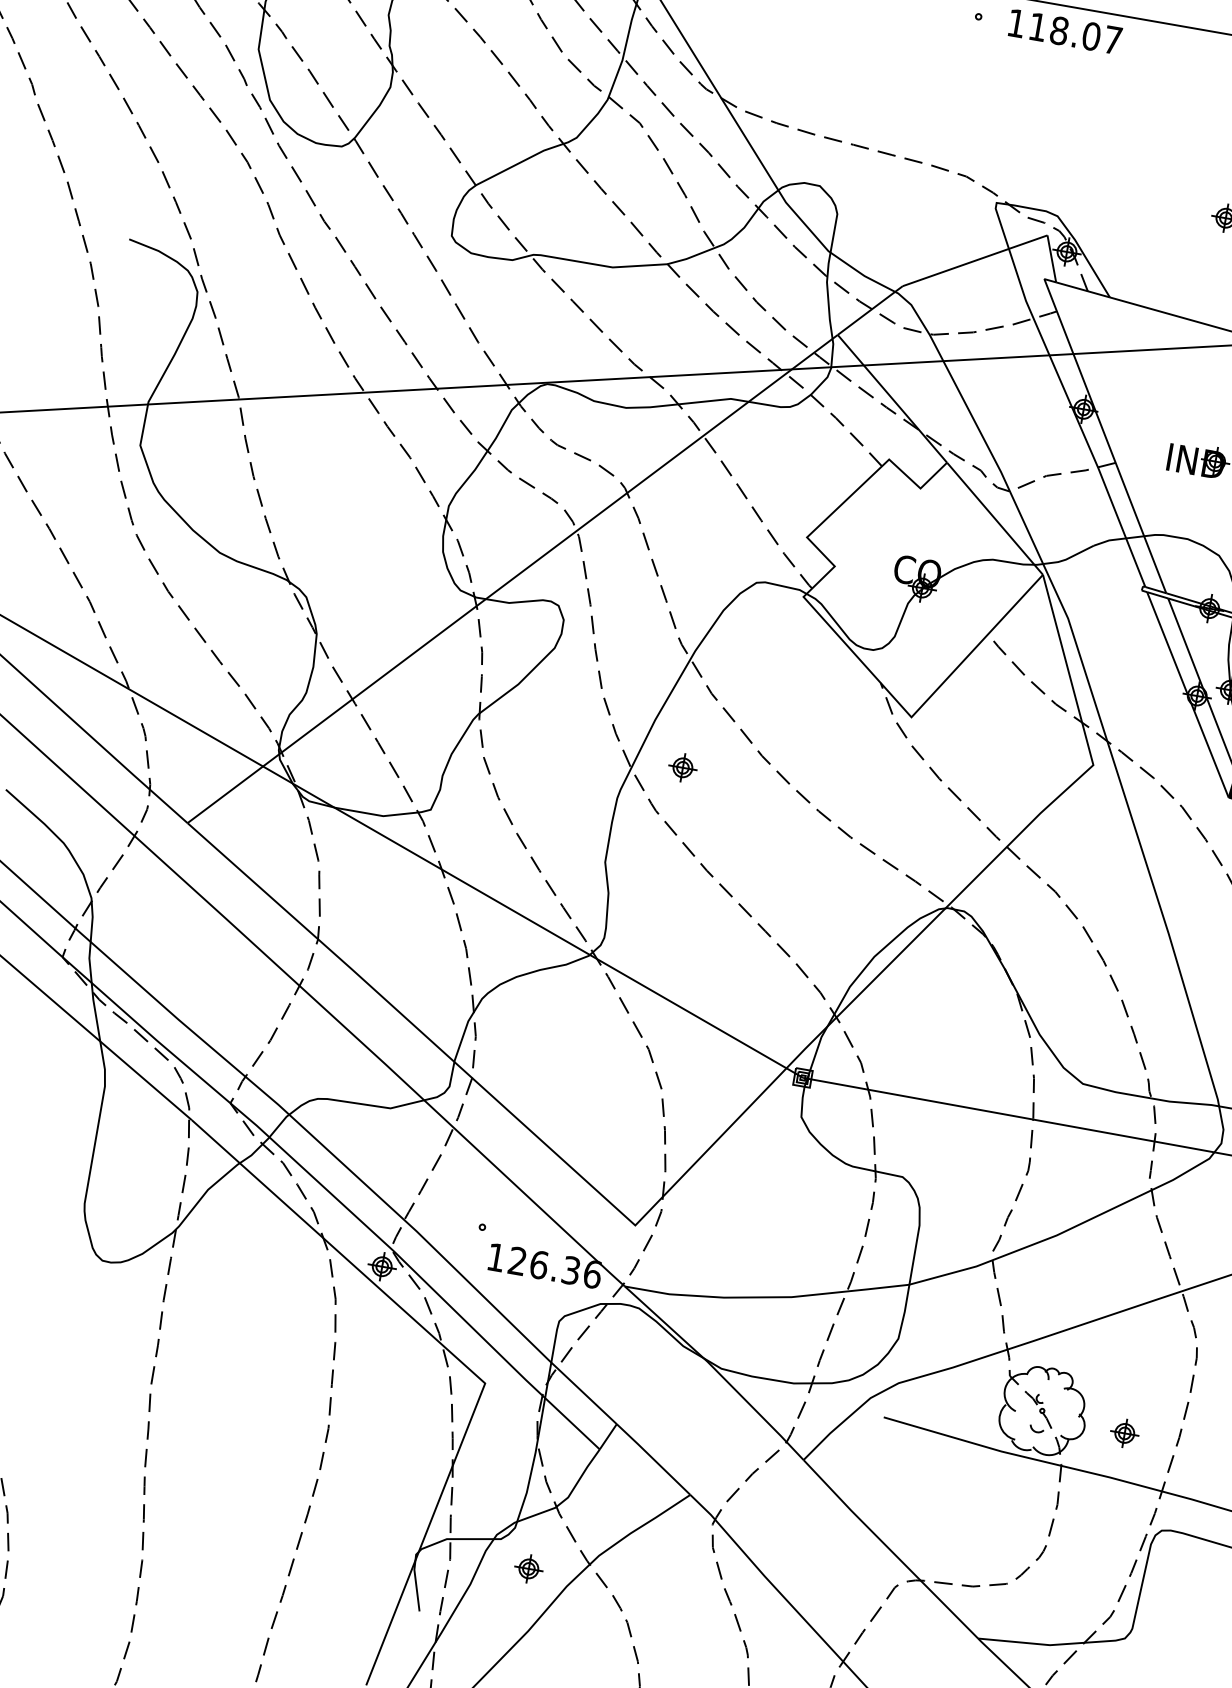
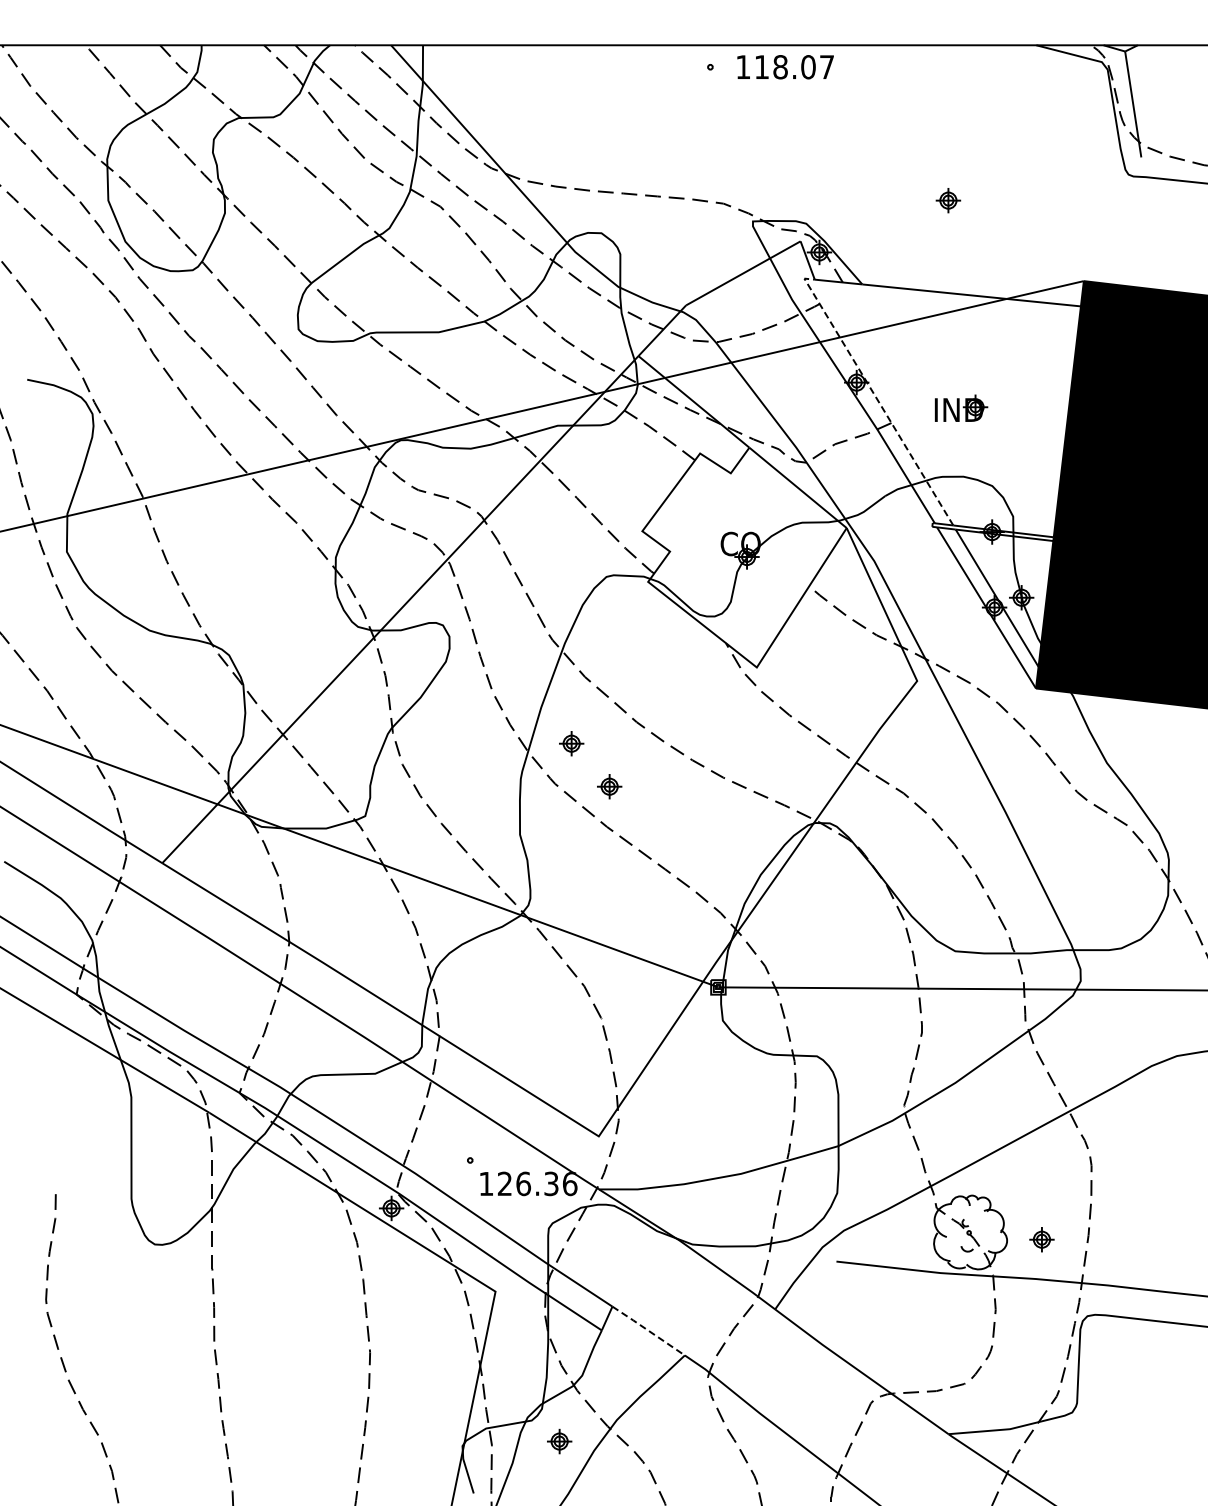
line: (1102, 429) -> (875, 396), solid -> dashed
part: (717, 824) -> (609, 786), added
line: (653, 1458) -> (648, 1330), solid -> dashed

